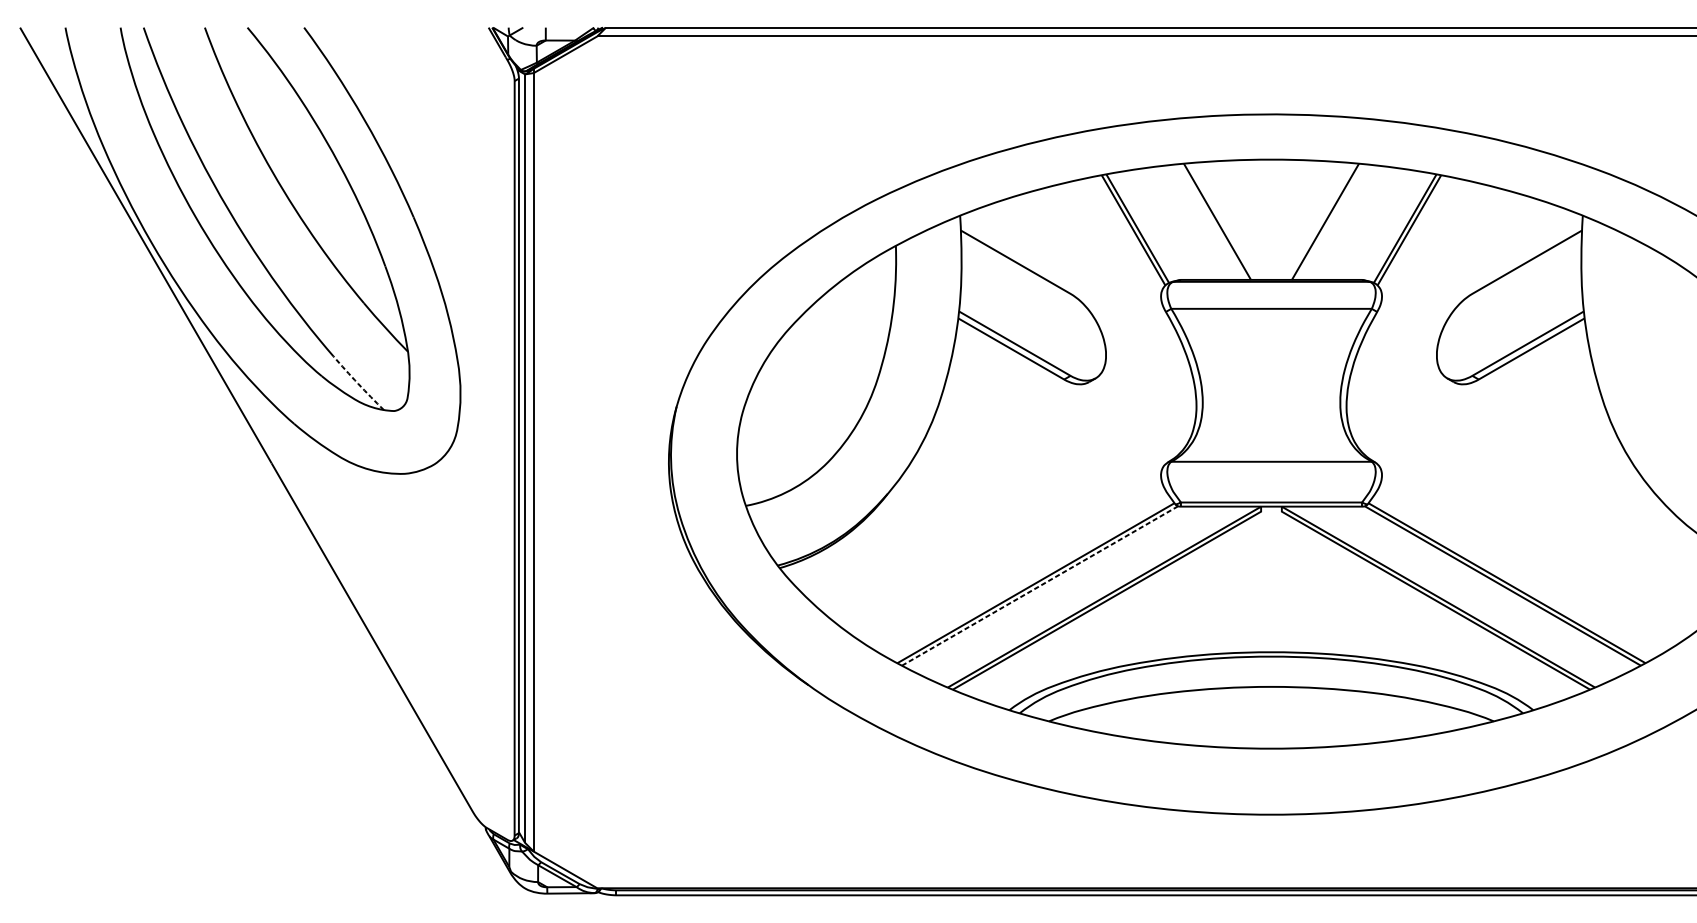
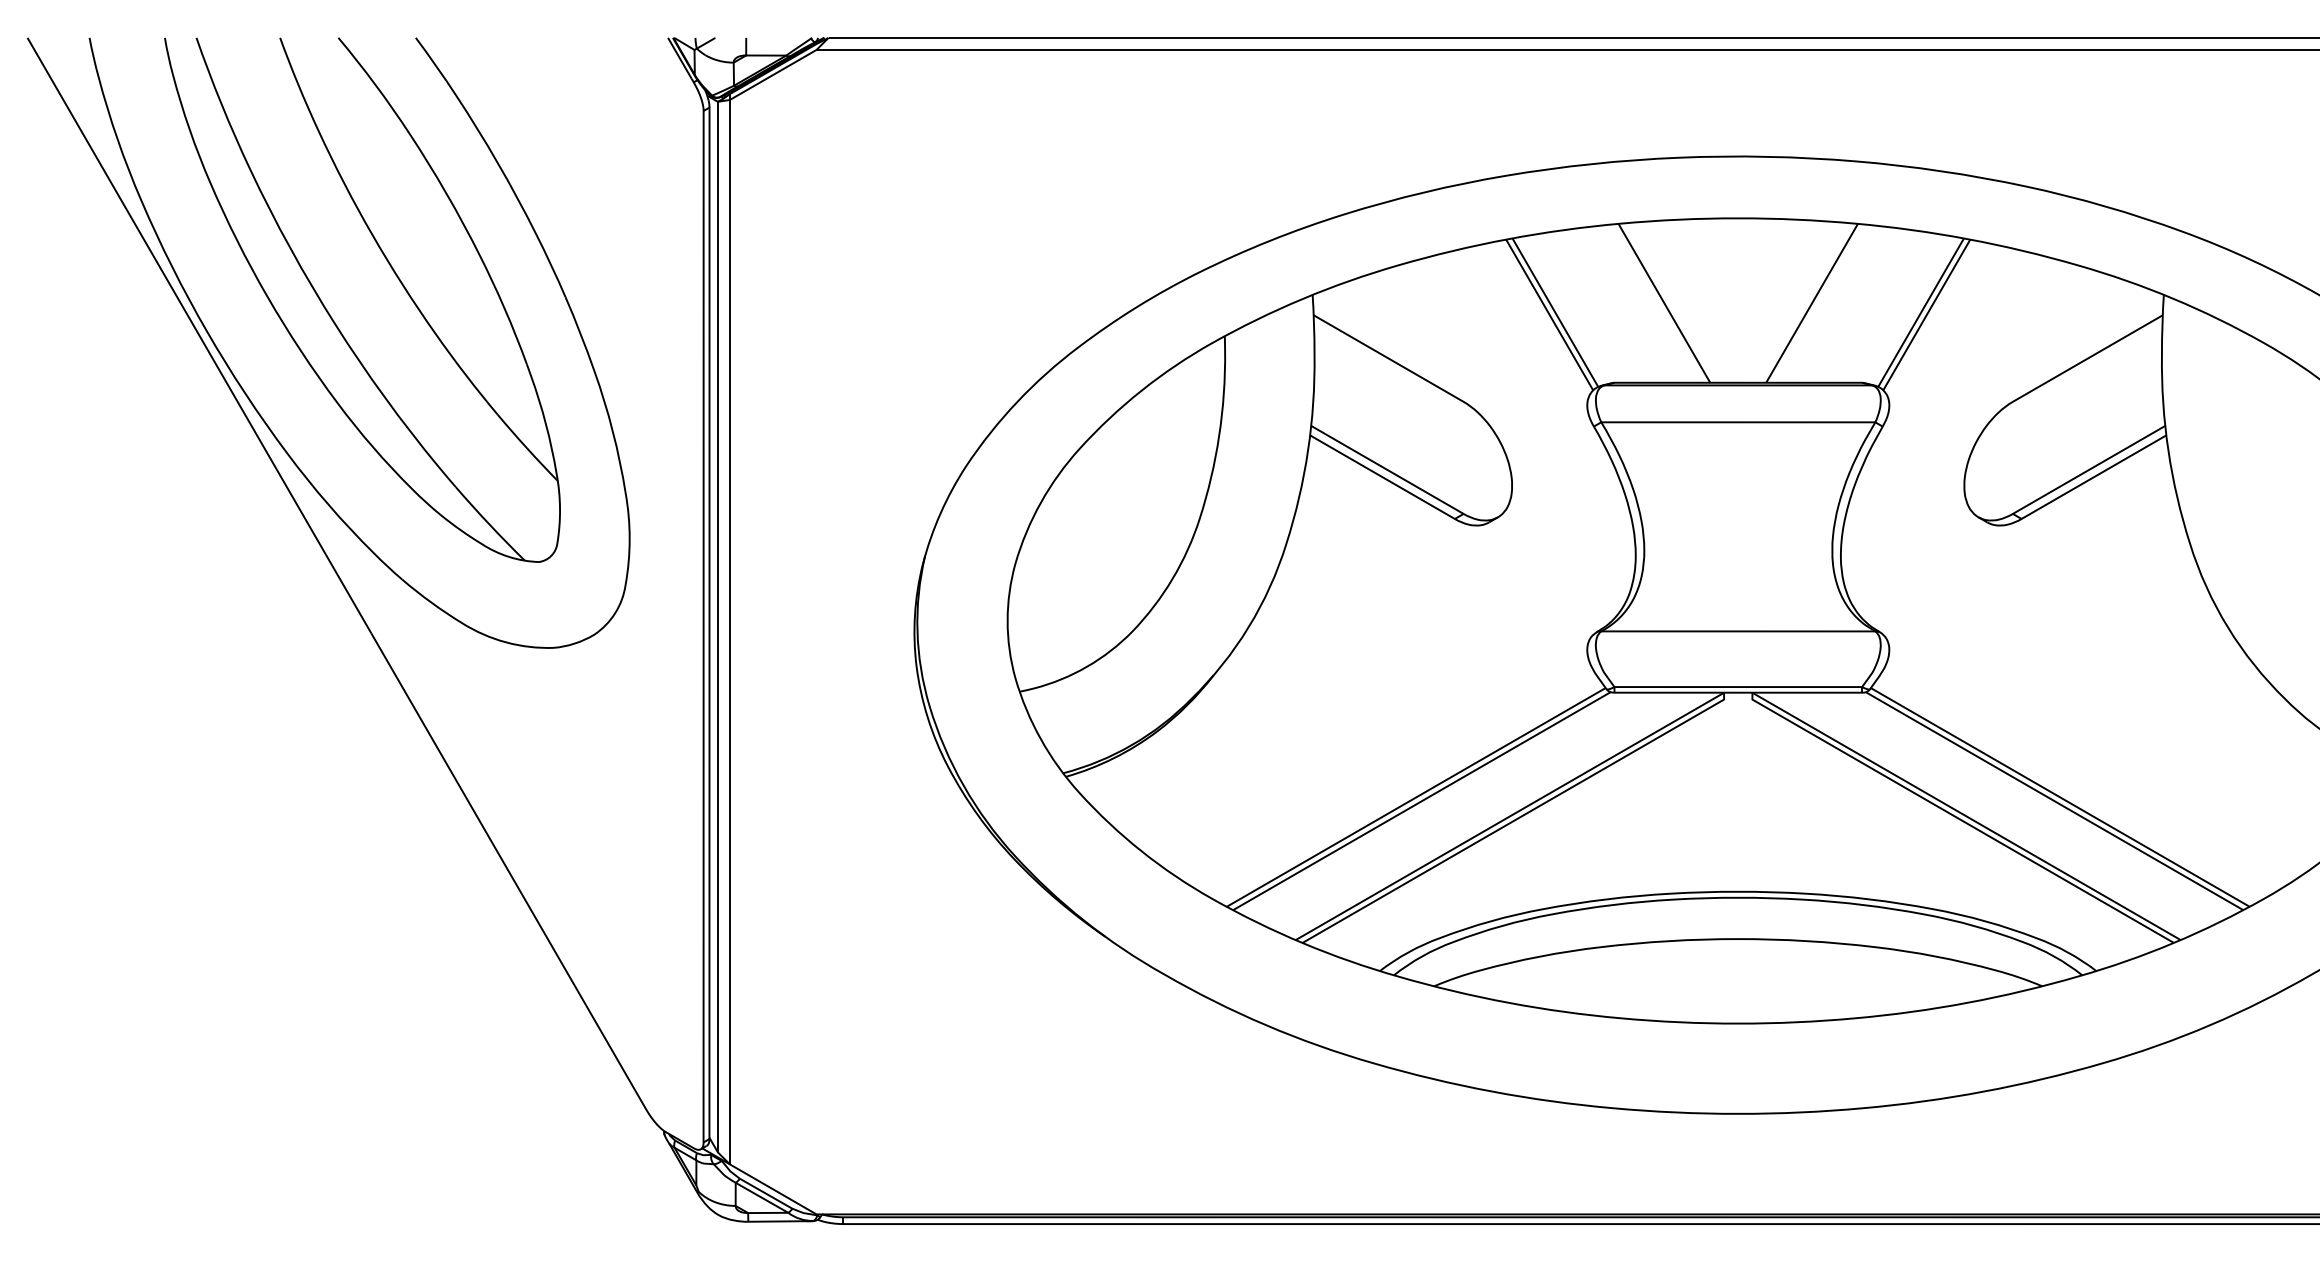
line: (358, 383) -> (489, 524), dashed -> solid
line: (1039, 586) -> (1421, 801), dashed -> solid

